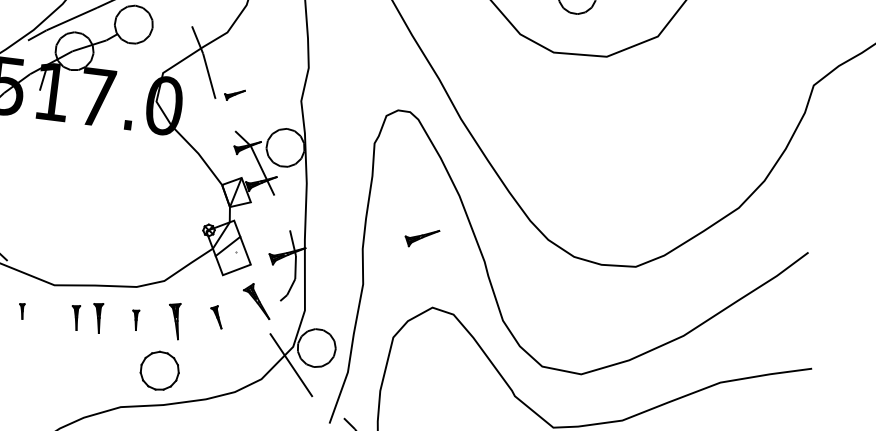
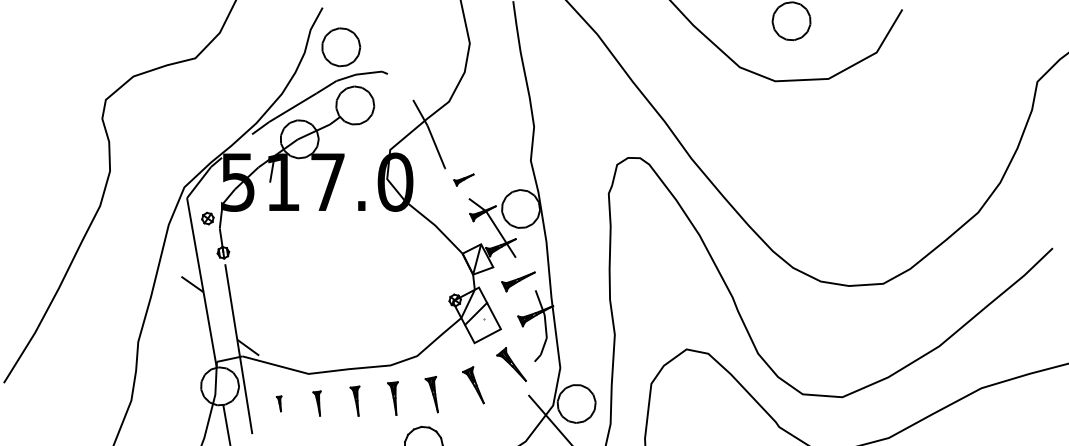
part: (234, 94) -> (463, 179), moved
part: (421, 237) -> (518, 281), moved
part: (74, 317) -> (316, 403), moved
part: (216, 317) -> (473, 385), size x1.67
part: (134, 320) -> (392, 398), size x1.67

